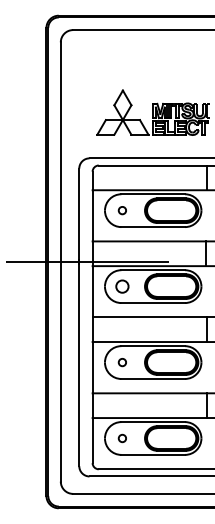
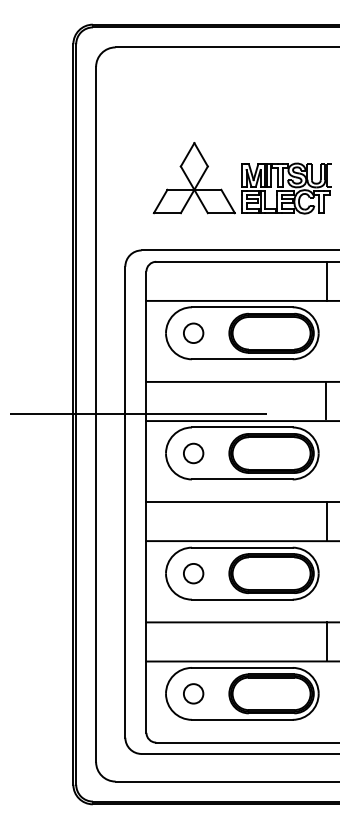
circle: (122, 210) -> (193, 332), size x1.67
circle: (122, 362) -> (193, 573), size x1.67
circle: (122, 438) -> (193, 693), size x1.67

